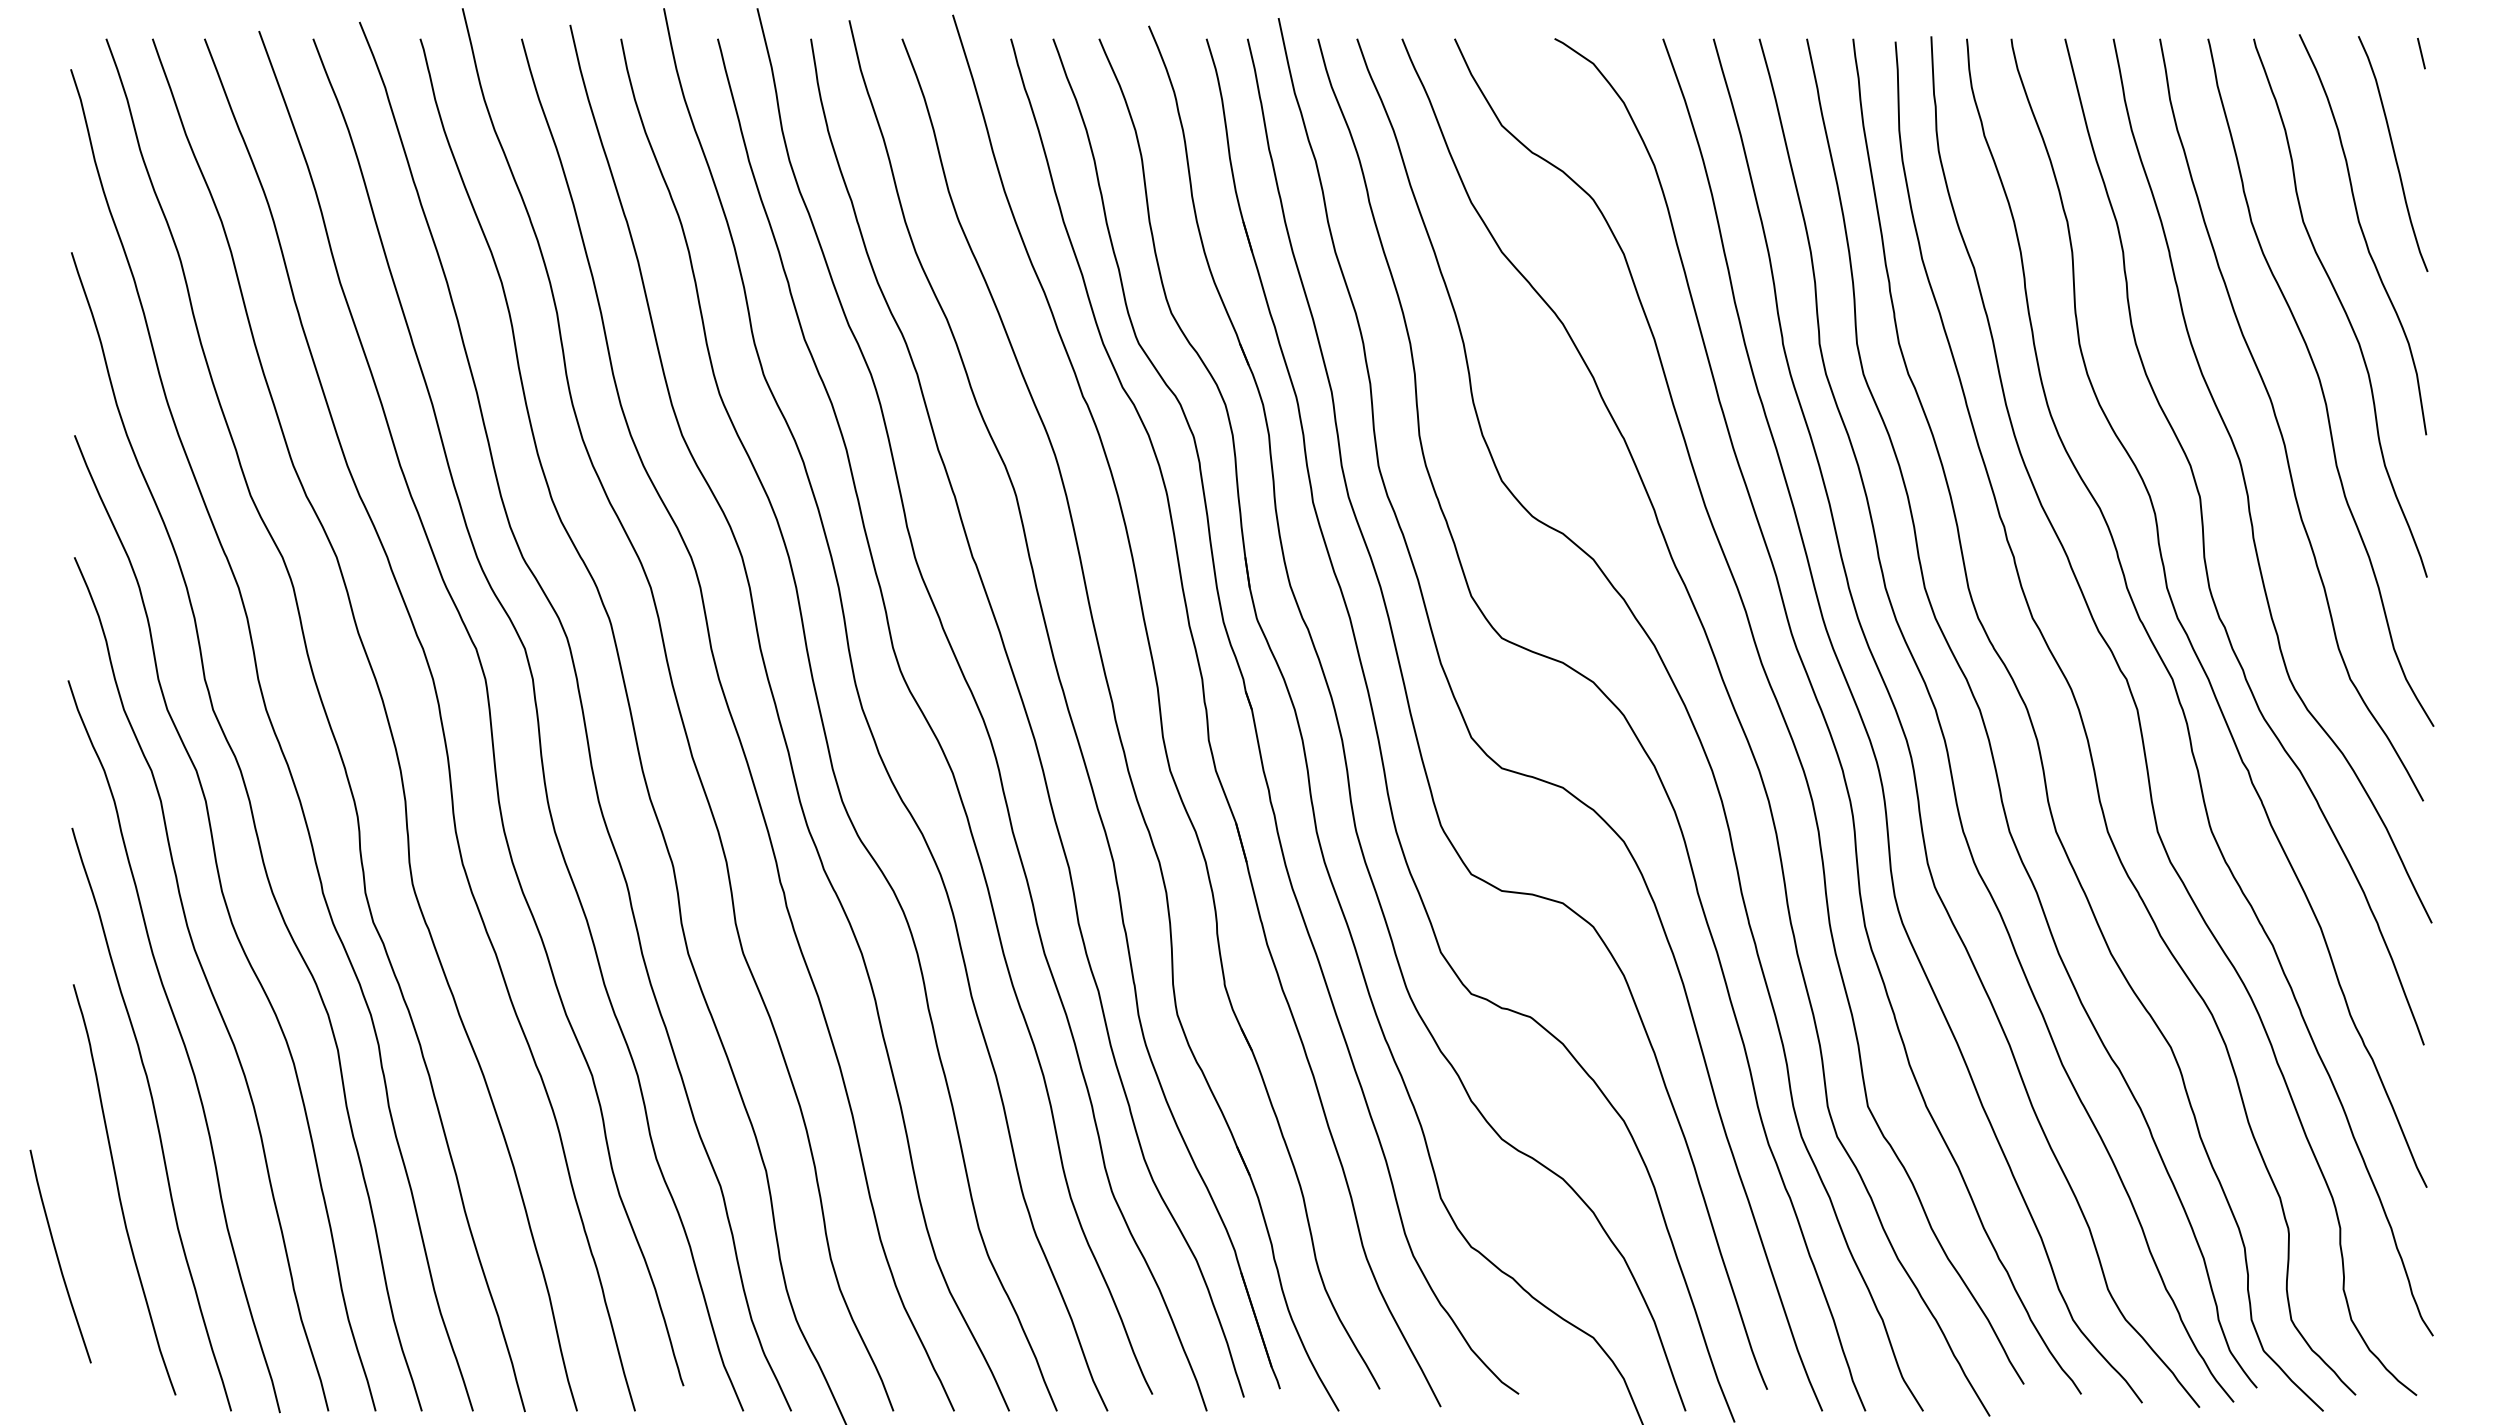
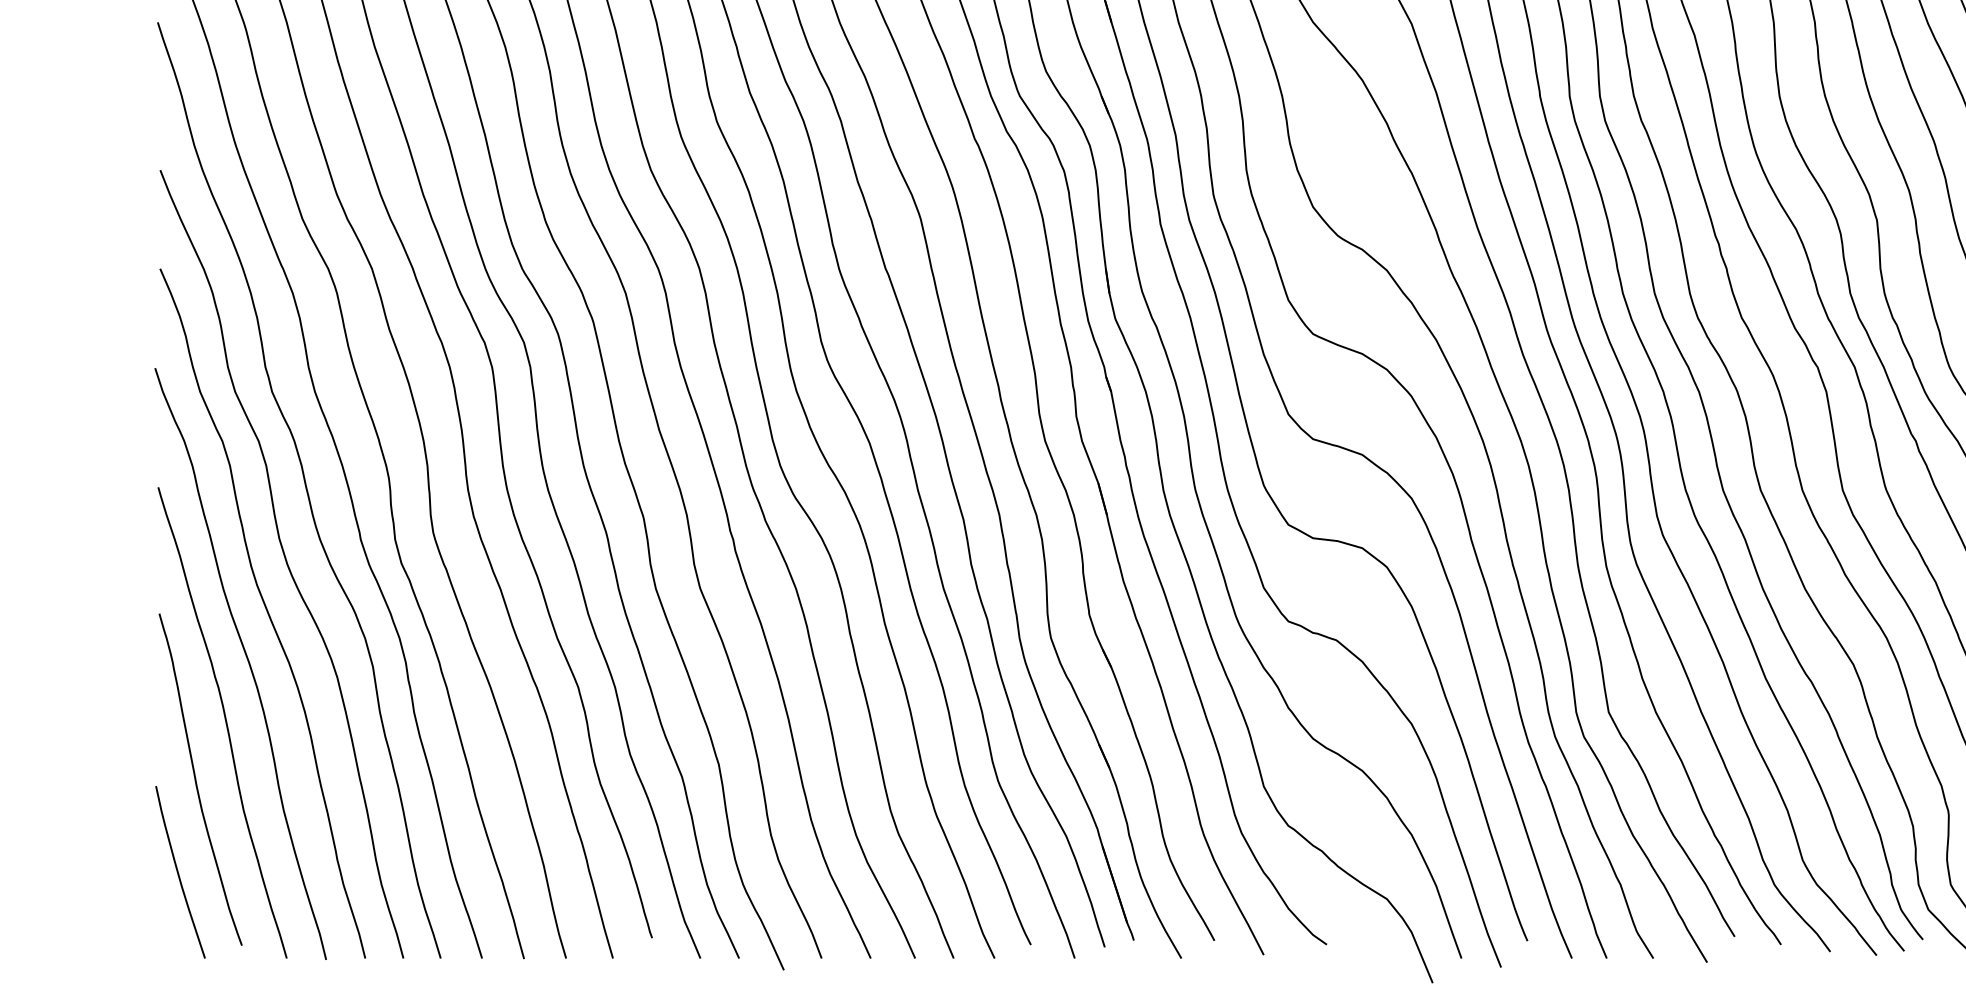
curve: (58, 1256) -> (178, 872), moved

